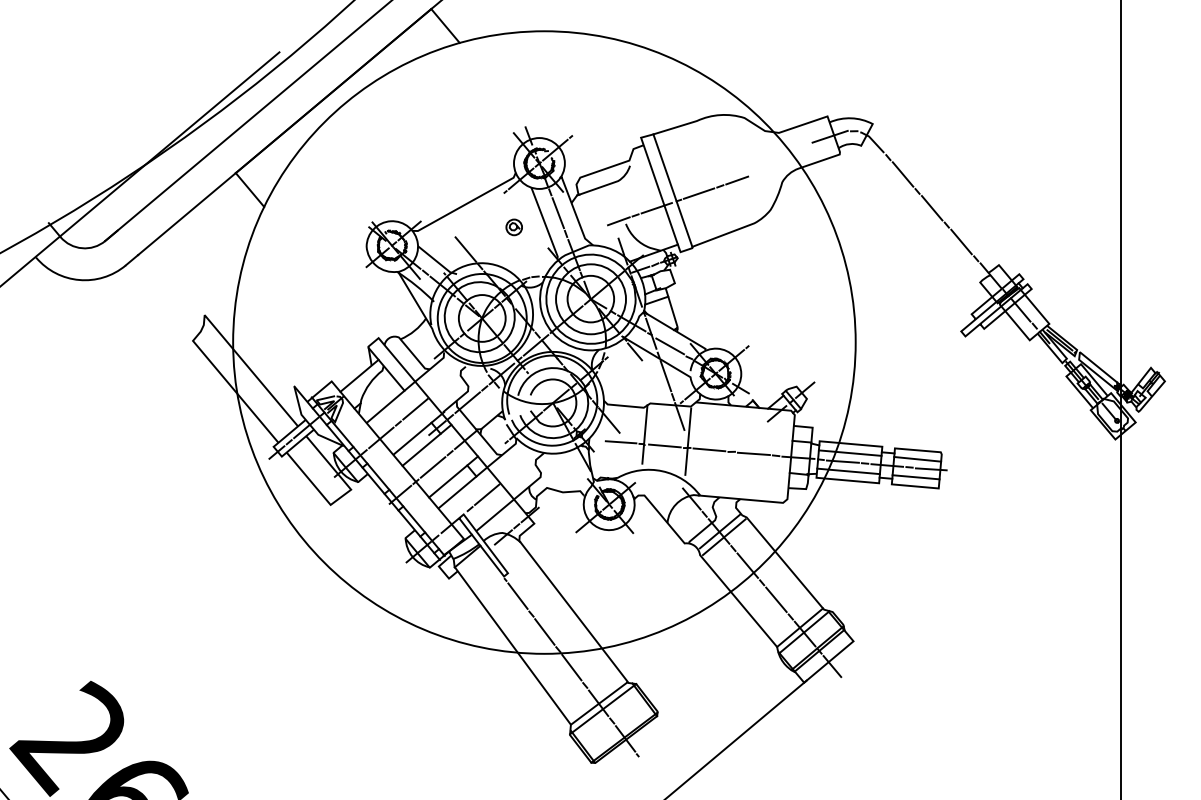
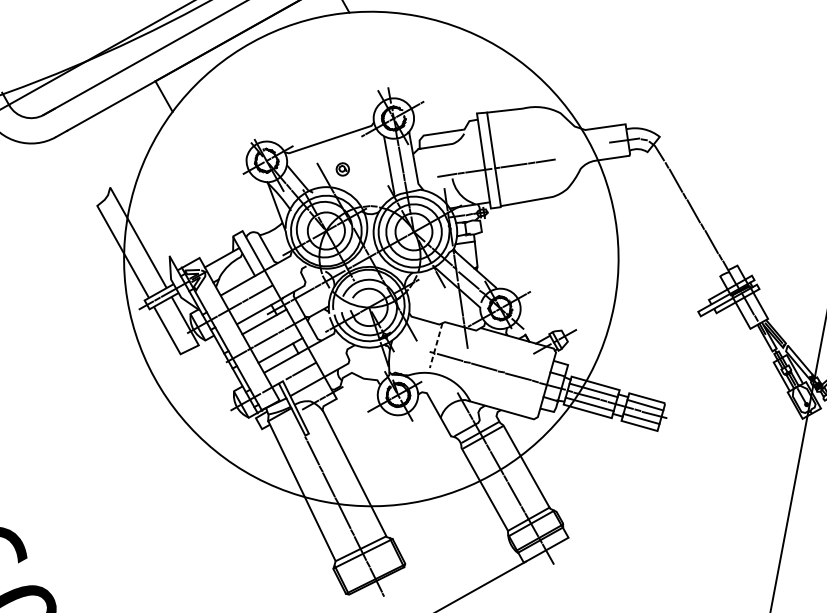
part: (513, 227) -> (342, 169), moved
line: (644, 435) -> (435, 346), solid -> dashed
line: (688, 441) -> (469, 357), removed
line: (620, 442) -> (415, 348), removed

